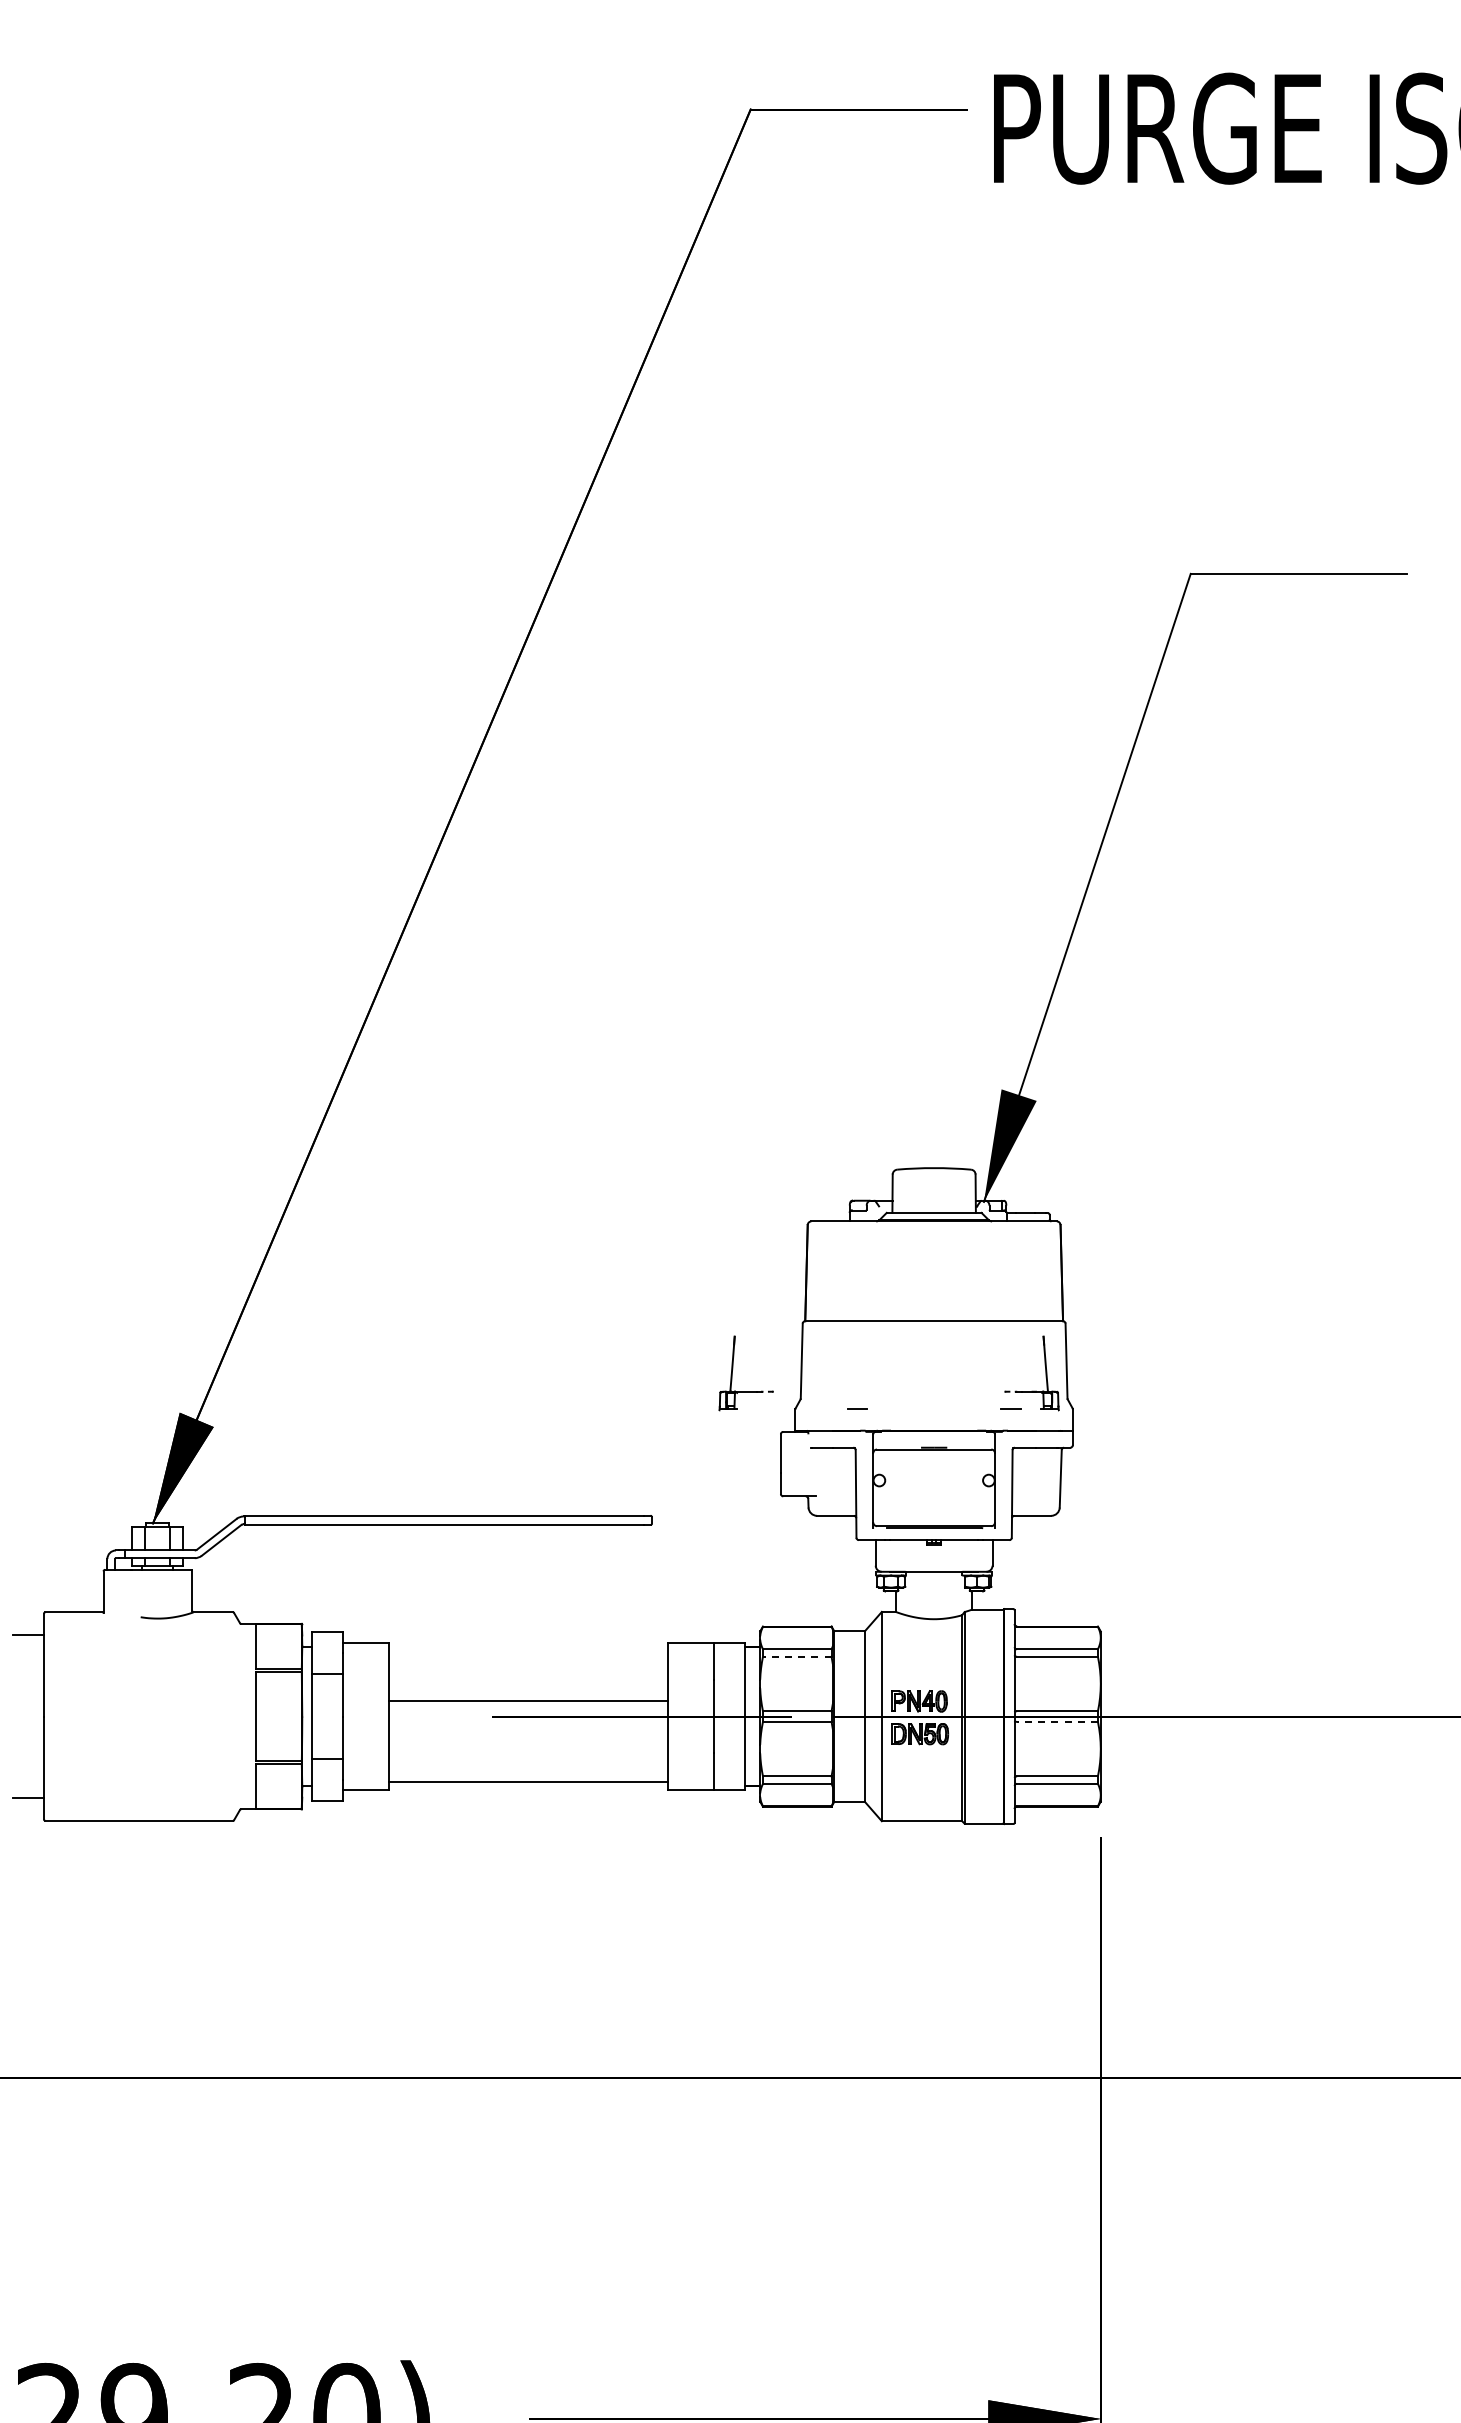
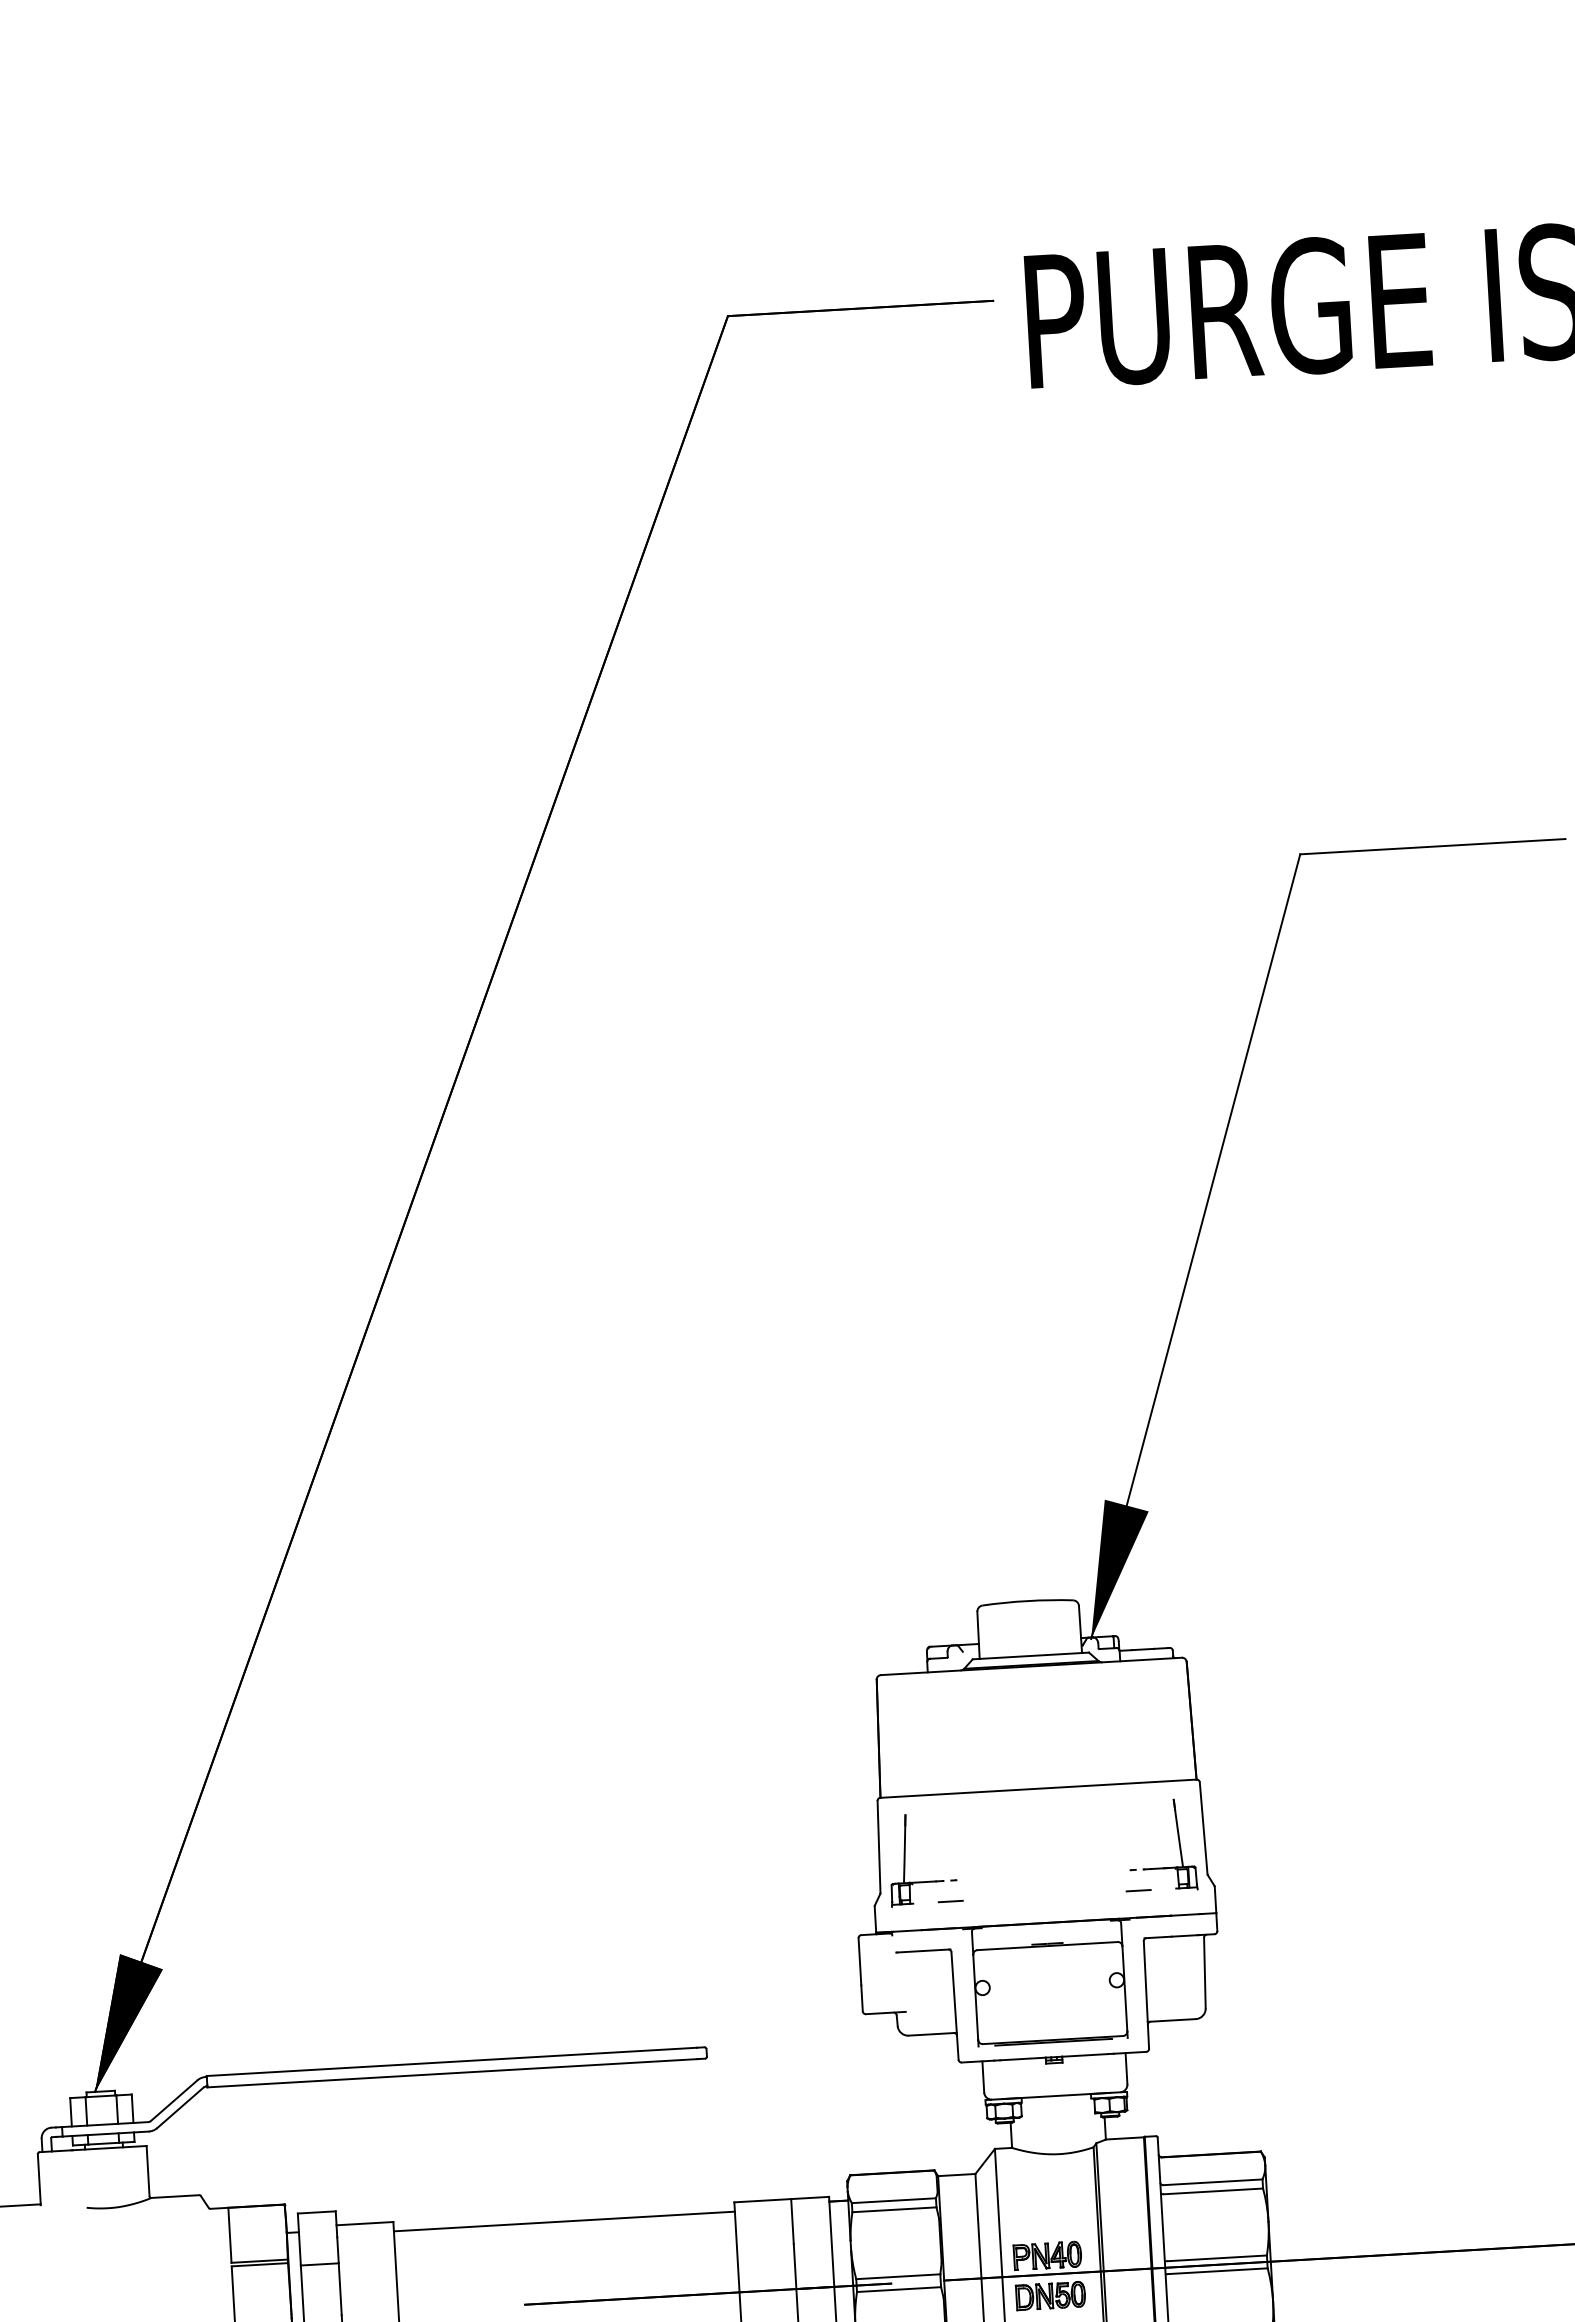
part: (733, 1369) -> (906, 1855), moved
line: (796, 1656) -> (893, 2209), dashed -> solid
line: (528, 1700) -> (564, 2221), moved
line: (1057, 1721) -> (1218, 2270), dashed -> solid

